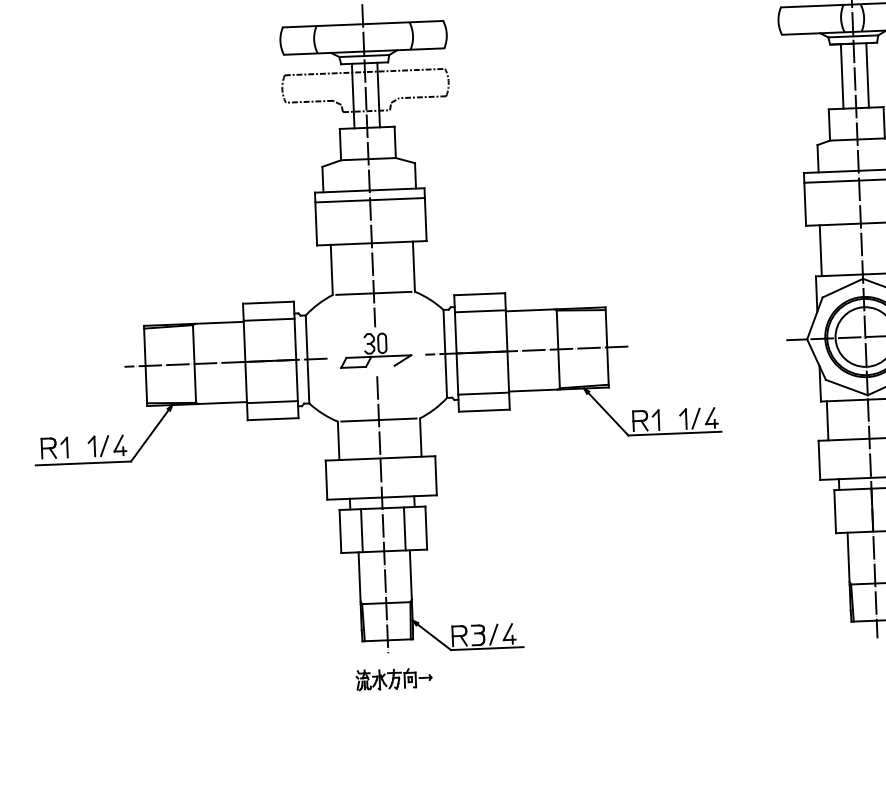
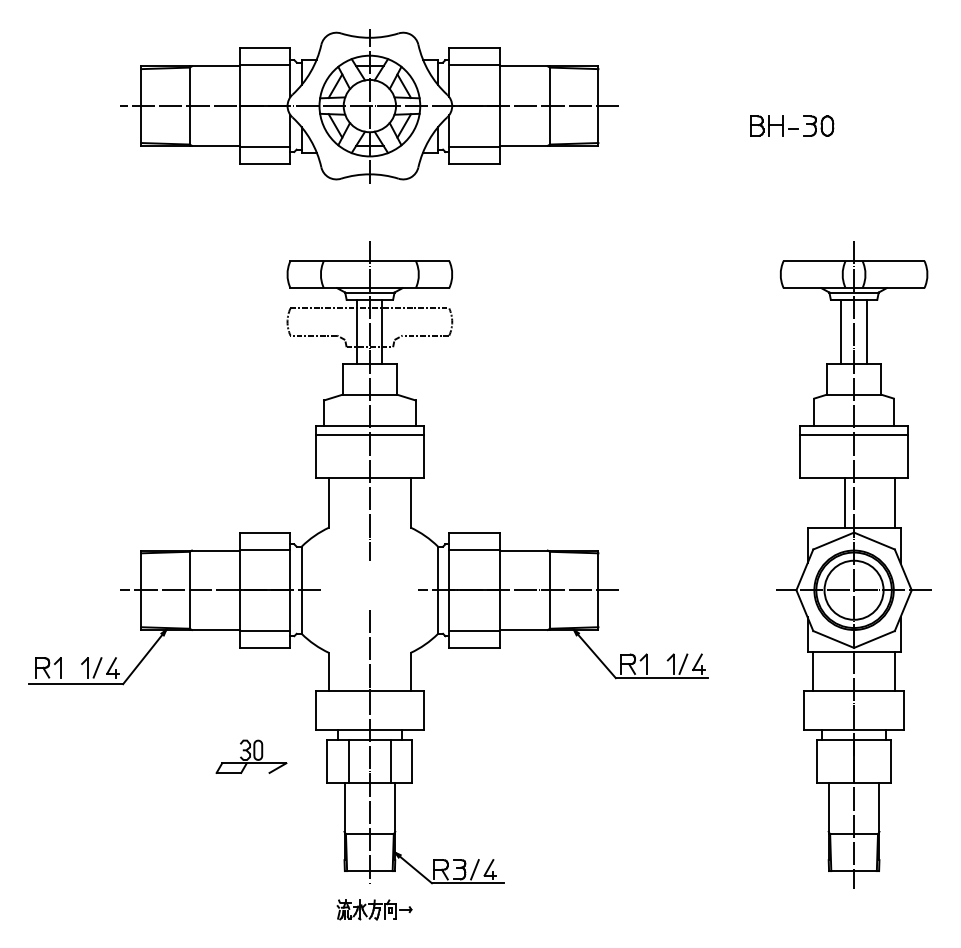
line: (820, 250) -> (845, 502), moved
line: (373, 293) -> (369, 527), removed
part: (375, 349) -> (251, 756), moved
line: (378, 419) -> (369, 652), removed

